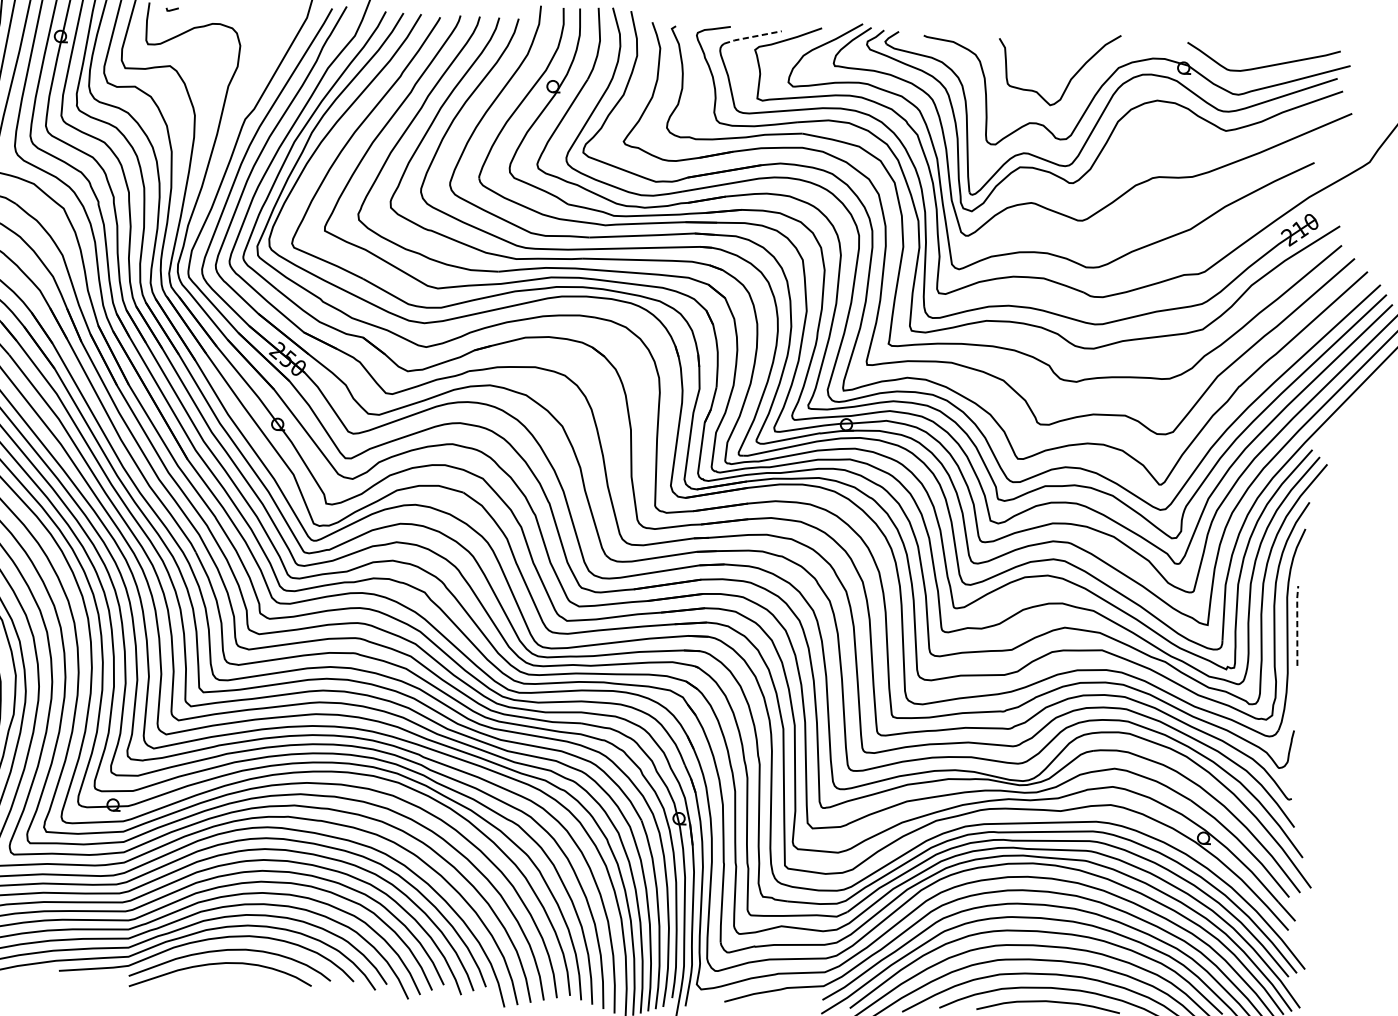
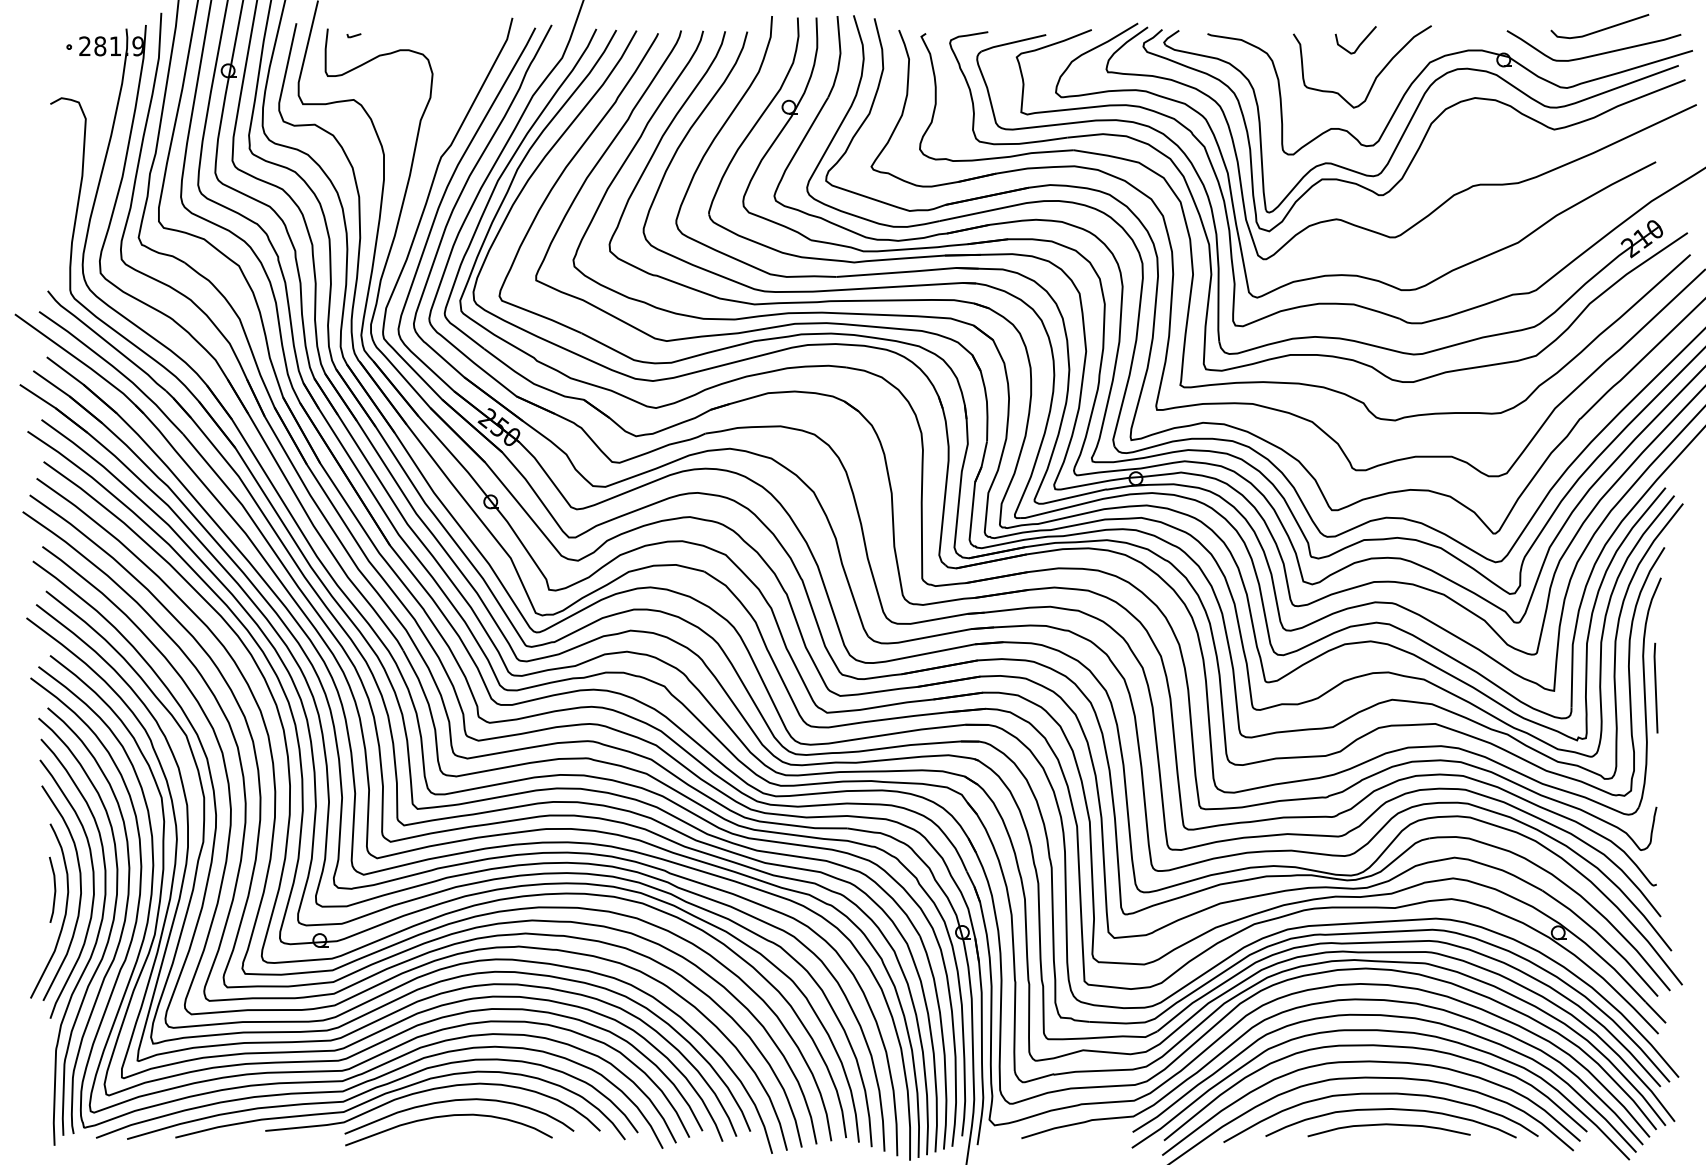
line: (752, 36) -> (1013, 42), dashed -> solid
line: (1269, 44) -> (1600, 29), added
curve: (1058, 48) -> (1360, 42), added
line: (1297, 625) -> (1655, 687), dashed -> solid

